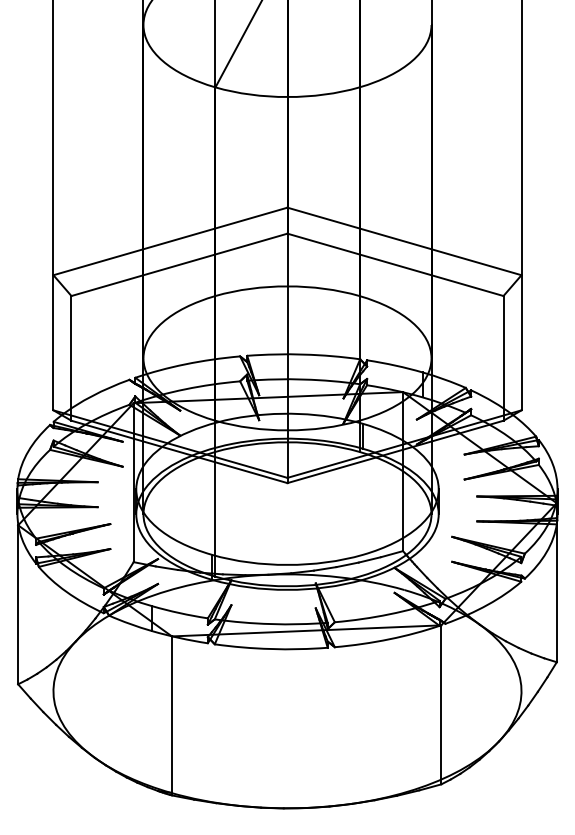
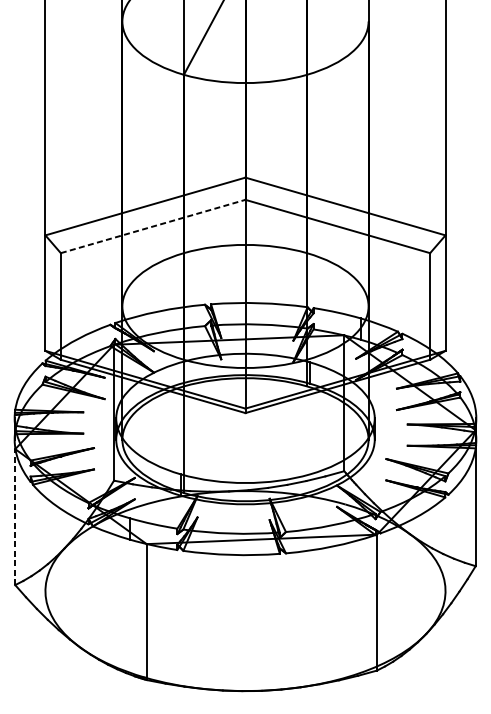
line: (179, 264) -> (153, 226), solid -> dashed
line: (18, 604) -> (15, 516), solid -> dashed

